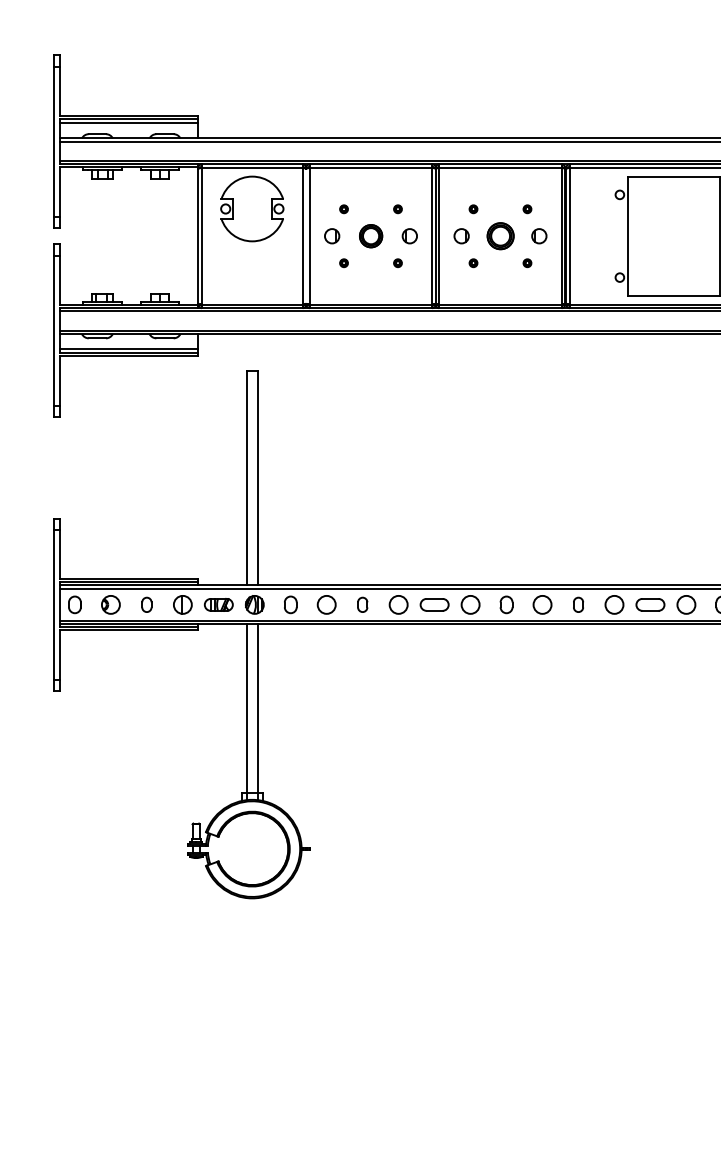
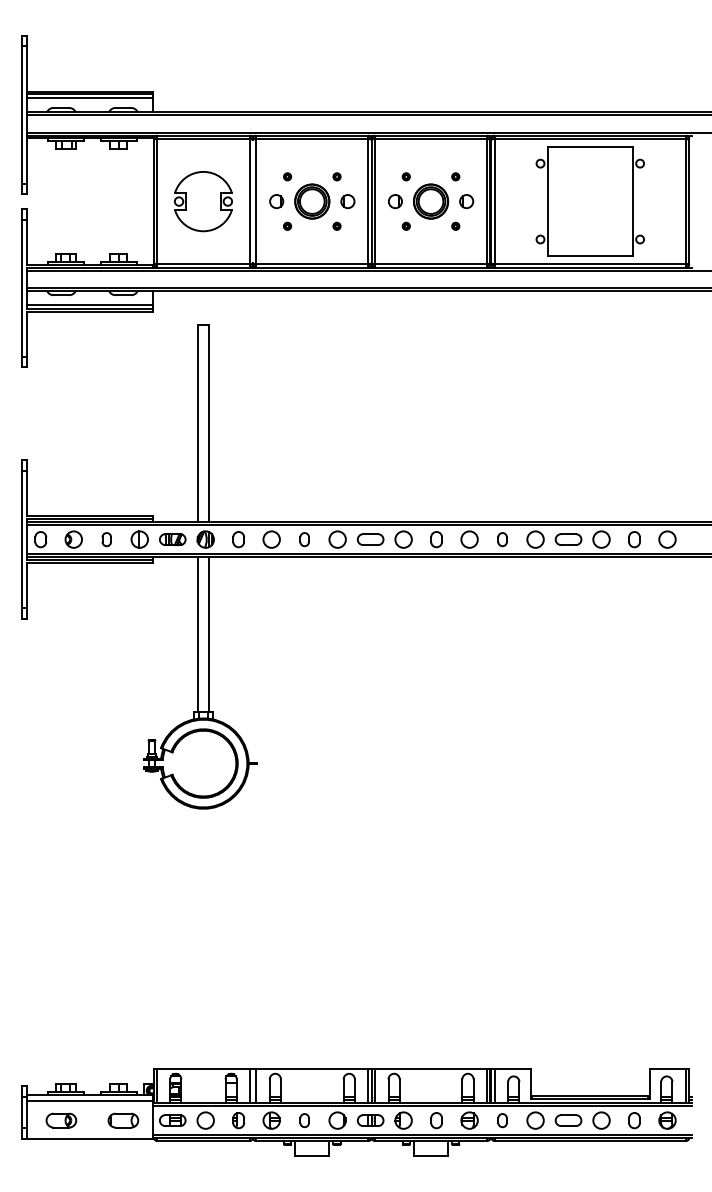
part: (252, 208) -> (203, 201), moved
part: (371, 236) -> (312, 201), size x1.67
part: (501, 236) -> (431, 201), size x1.43

